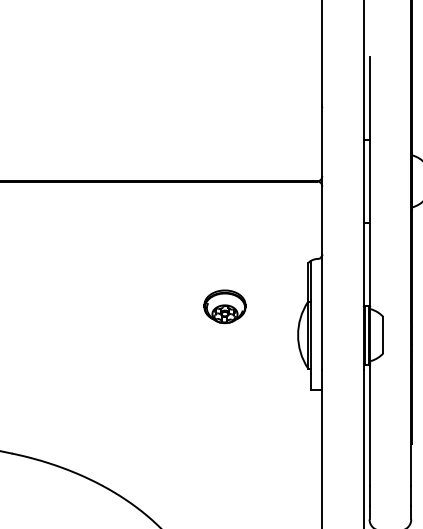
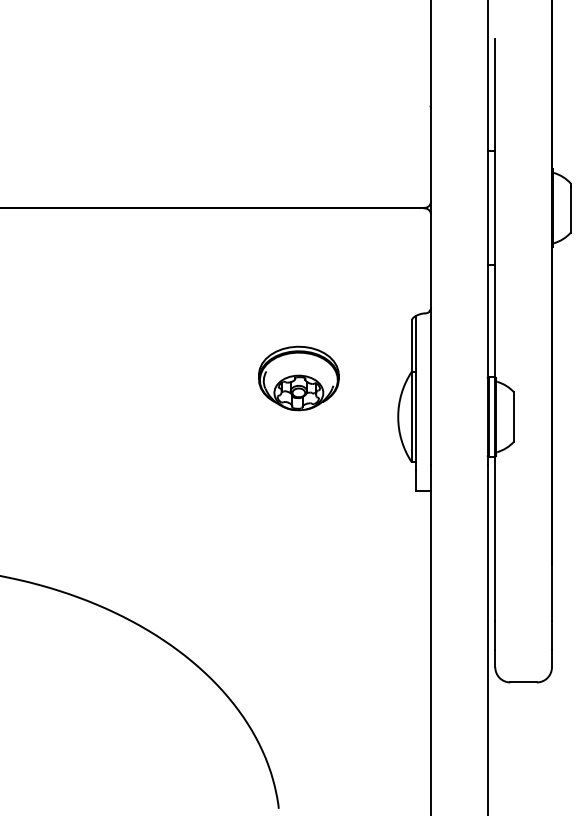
part: (224, 306) -> (298, 378), size x1.43

